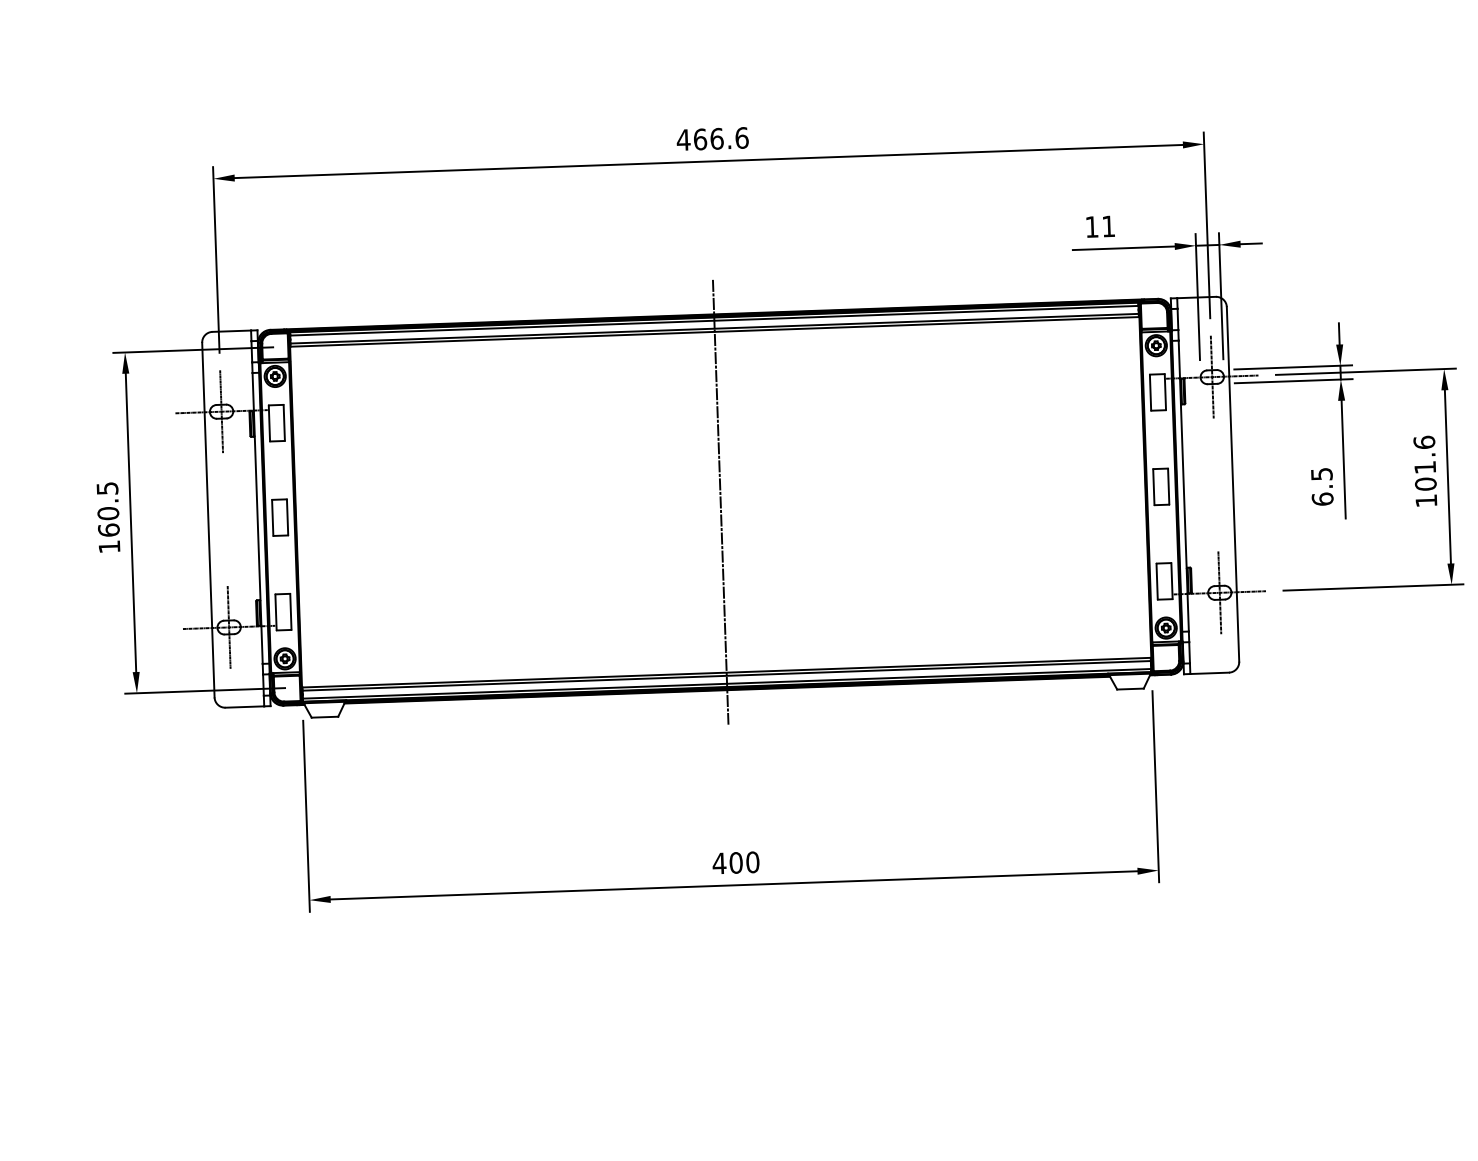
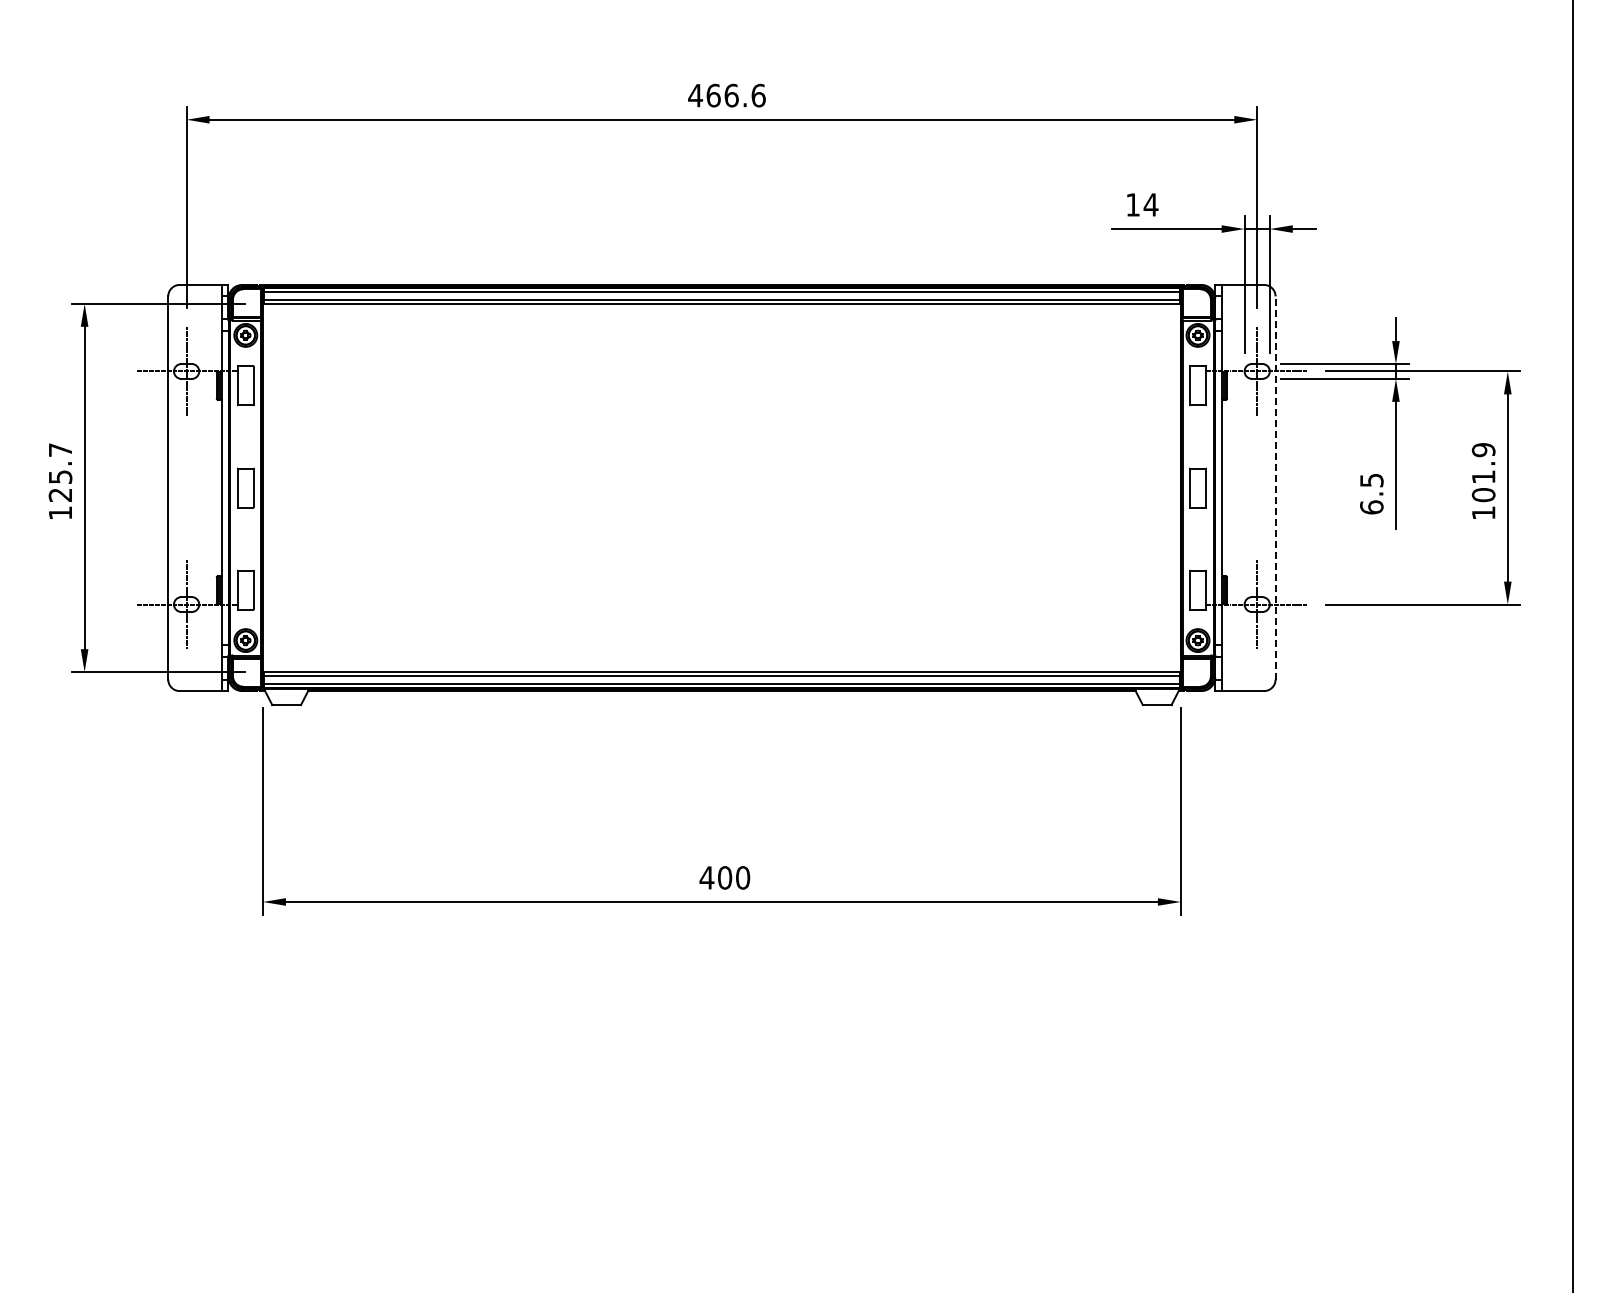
text: (1108, 226) -> (1150, 204), 11 -> 14
text: (1424, 442) -> (1483, 449), 101.6 -> 101.9
line: (1232, 484) -> (1275, 488), solid -> dashed
line: (720, 501) -> (721, 487), removed
text: (108, 509) -> (60, 472), 160.5 -> 125.7

